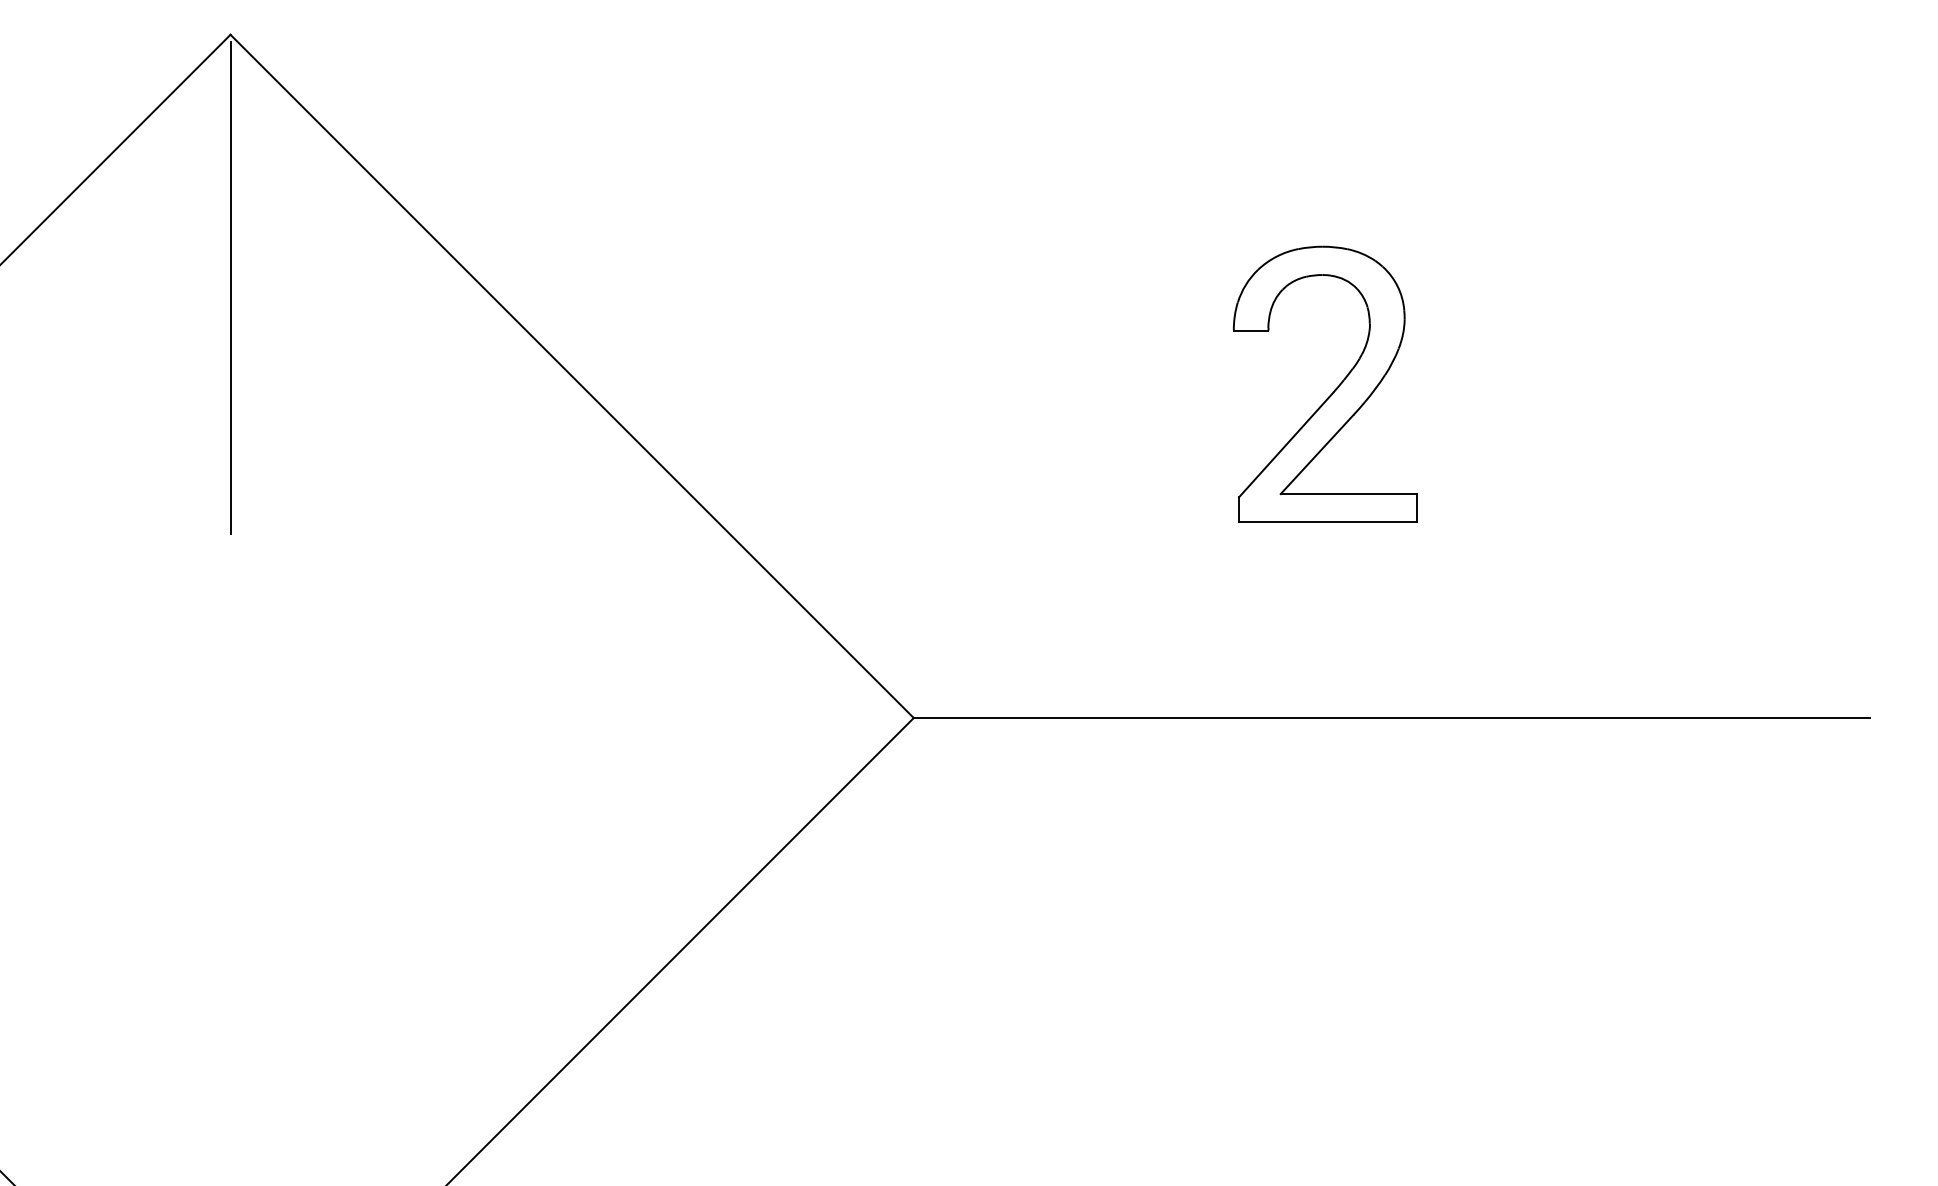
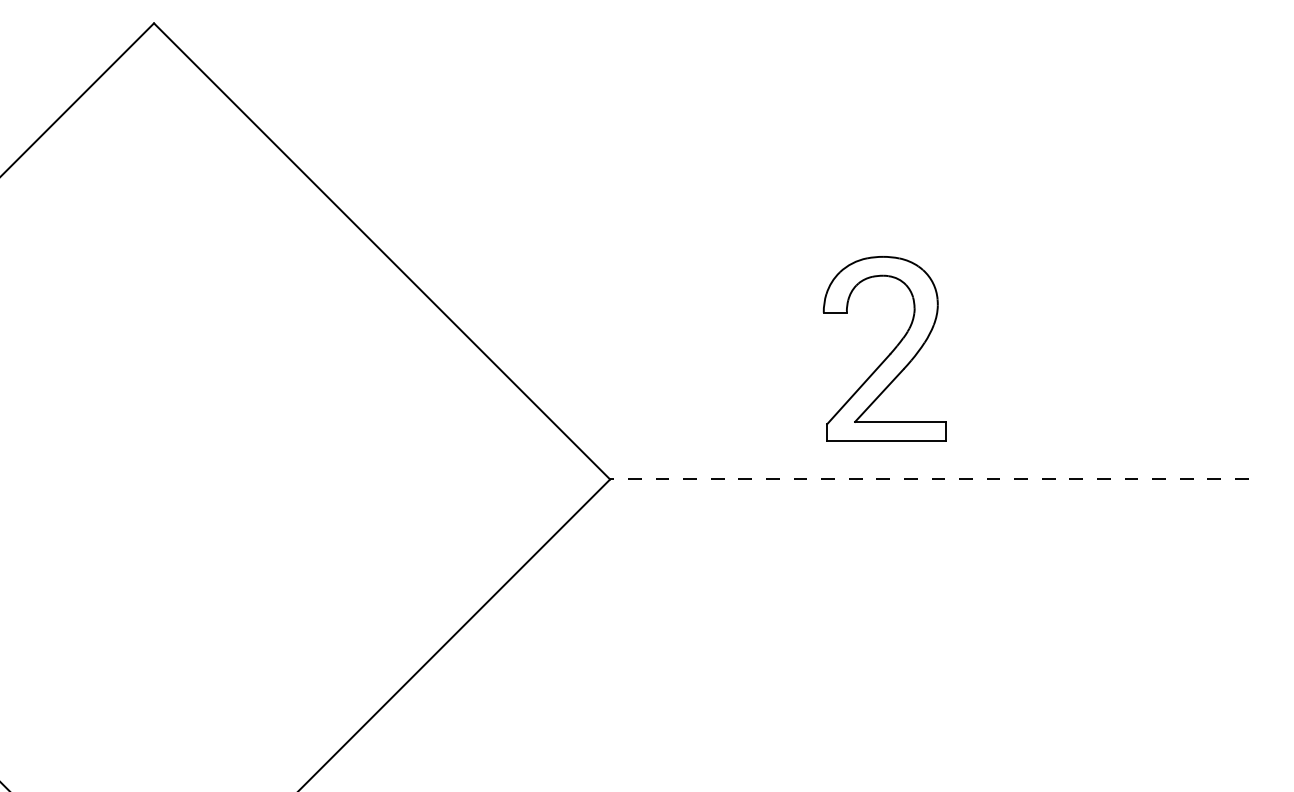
line: (231, 286) -> (154, 191), removed
part: (1332, 391) -> (889, 353), moved
line: (1390, 718) -> (928, 479), solid -> dashed

